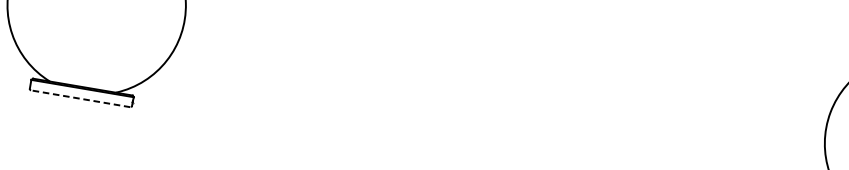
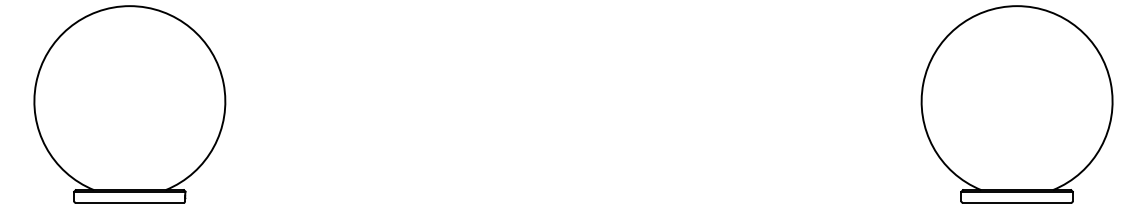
line: (80, 98) -> (129, 202), dashed -> solid

